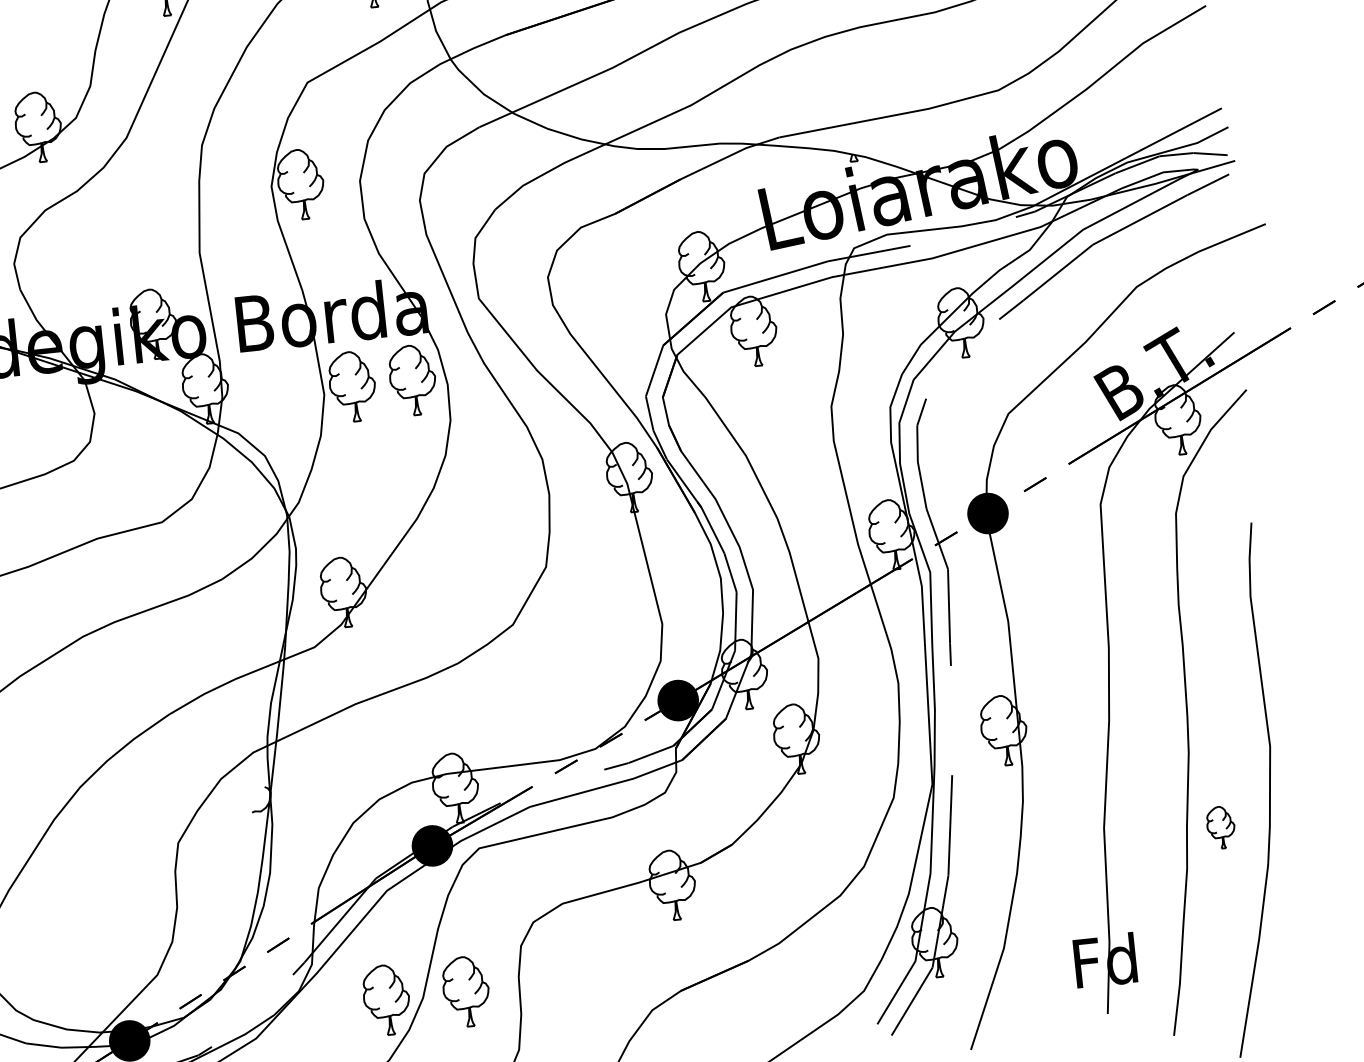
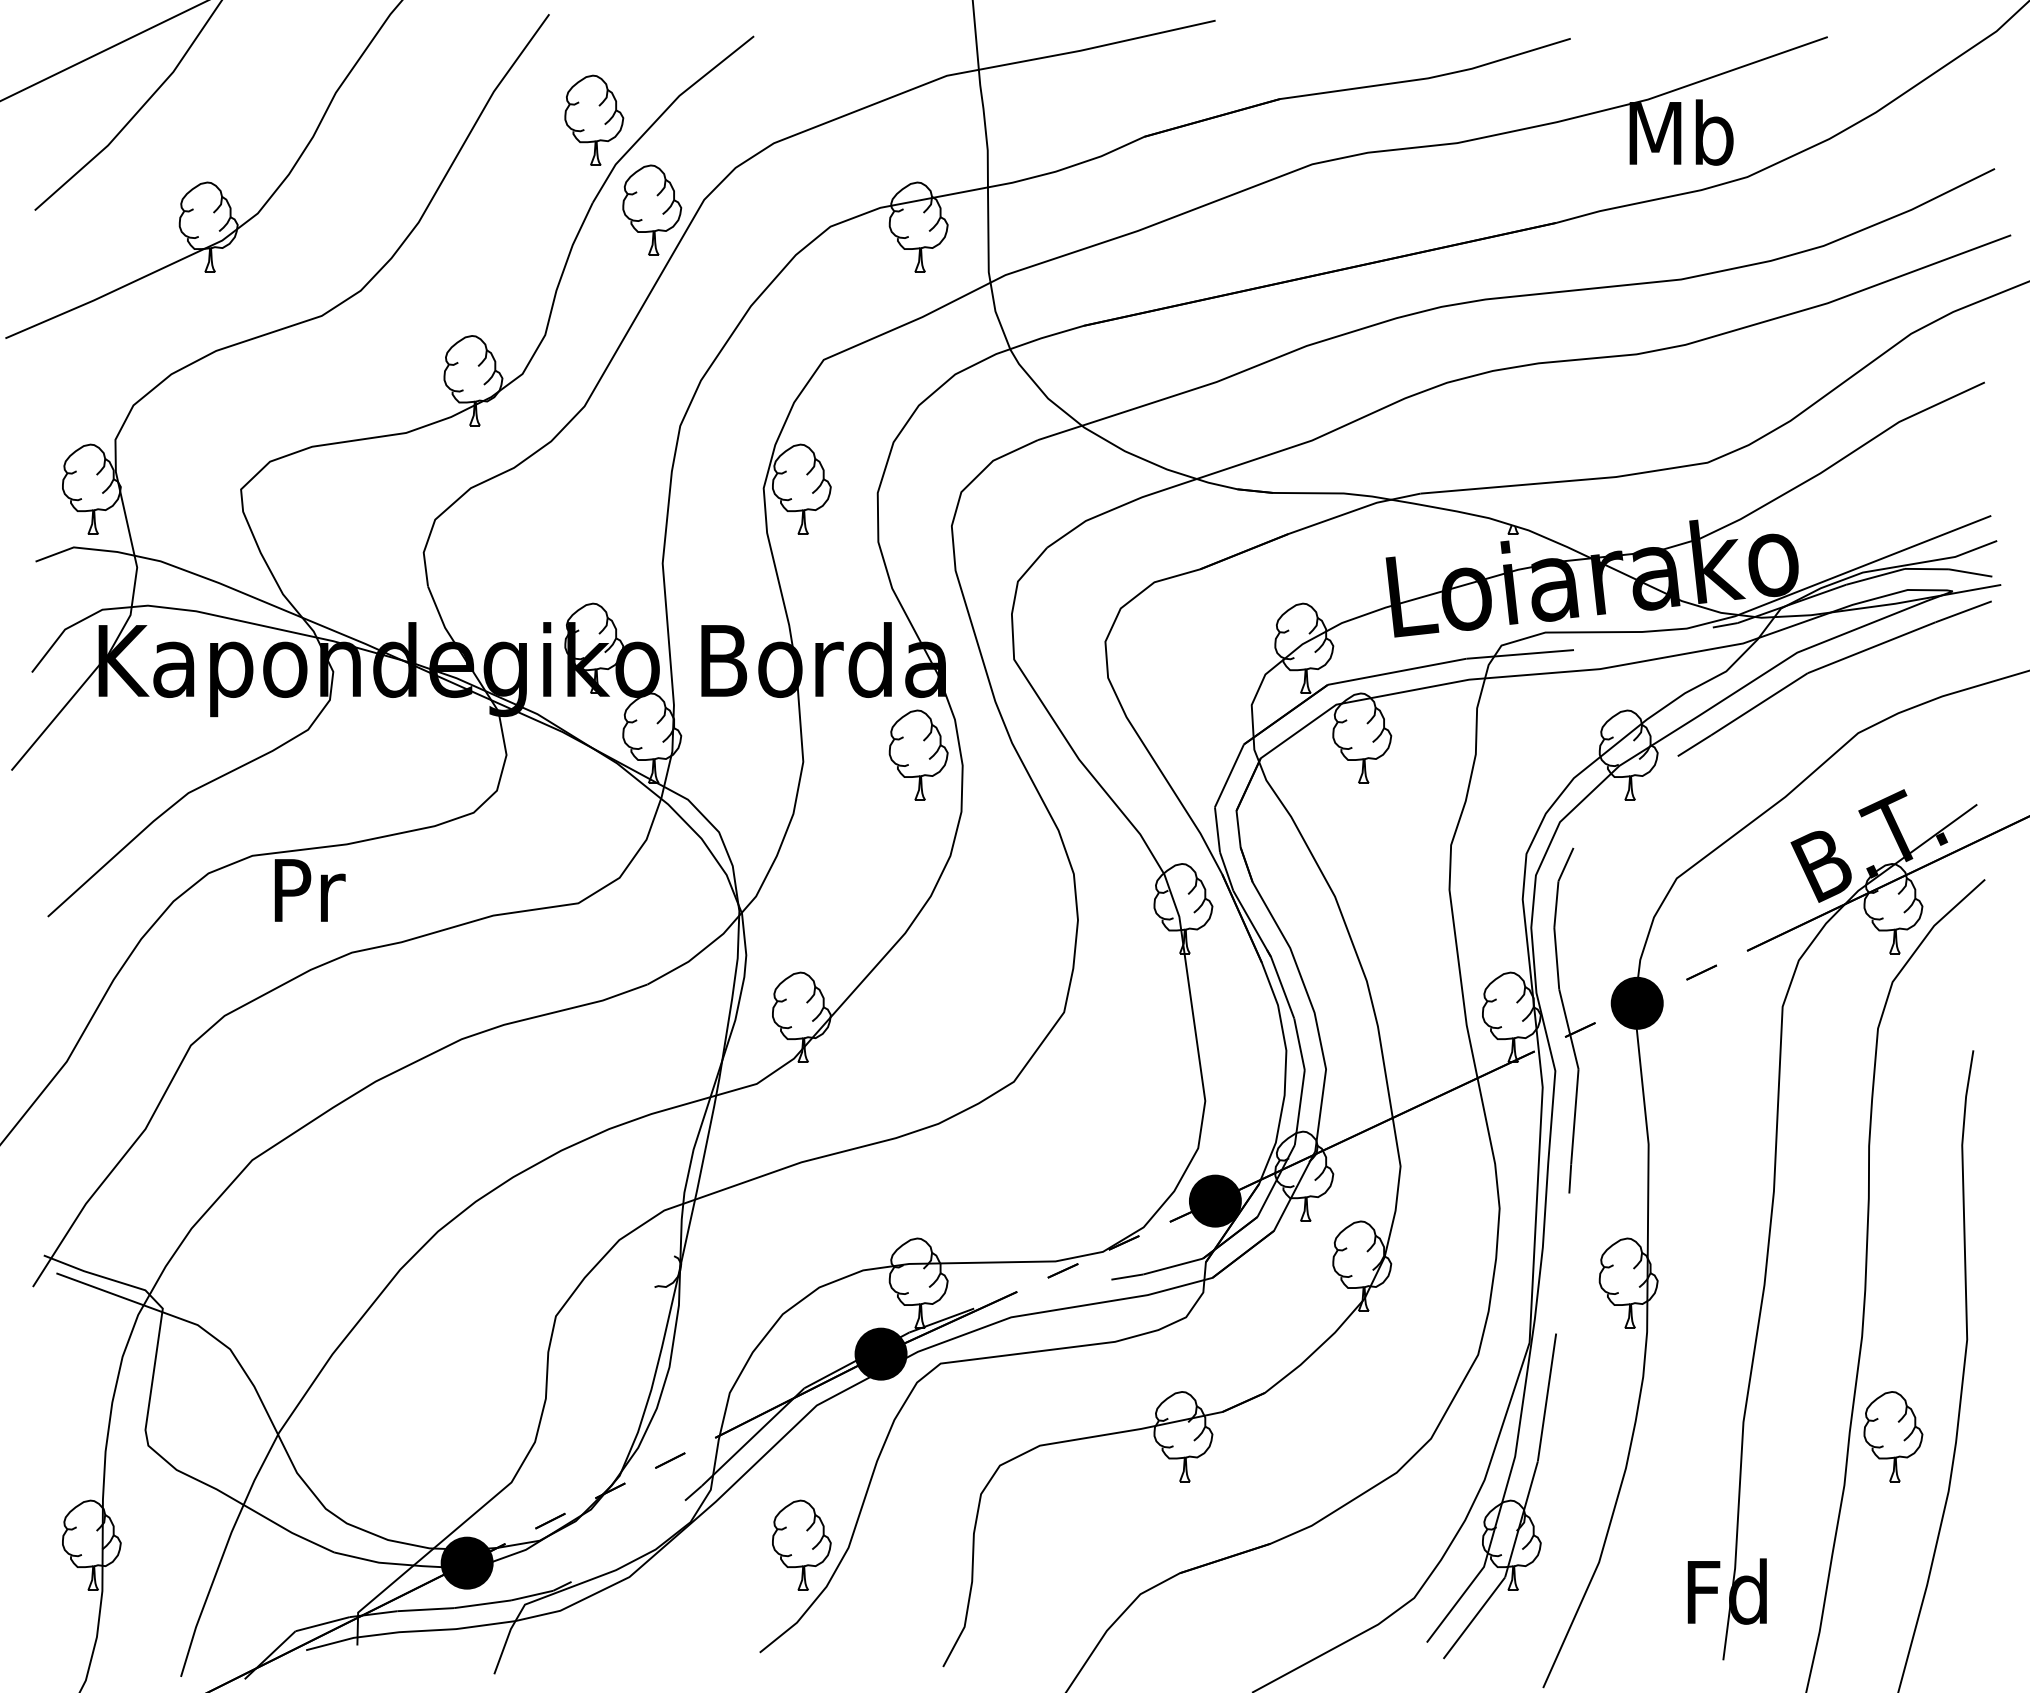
part: (352, 386) -> (840, 754), removed
part: (1221, 827) -> (1893, 1436), size x1.67
part: (466, 991) -> (904, 1544), removed

